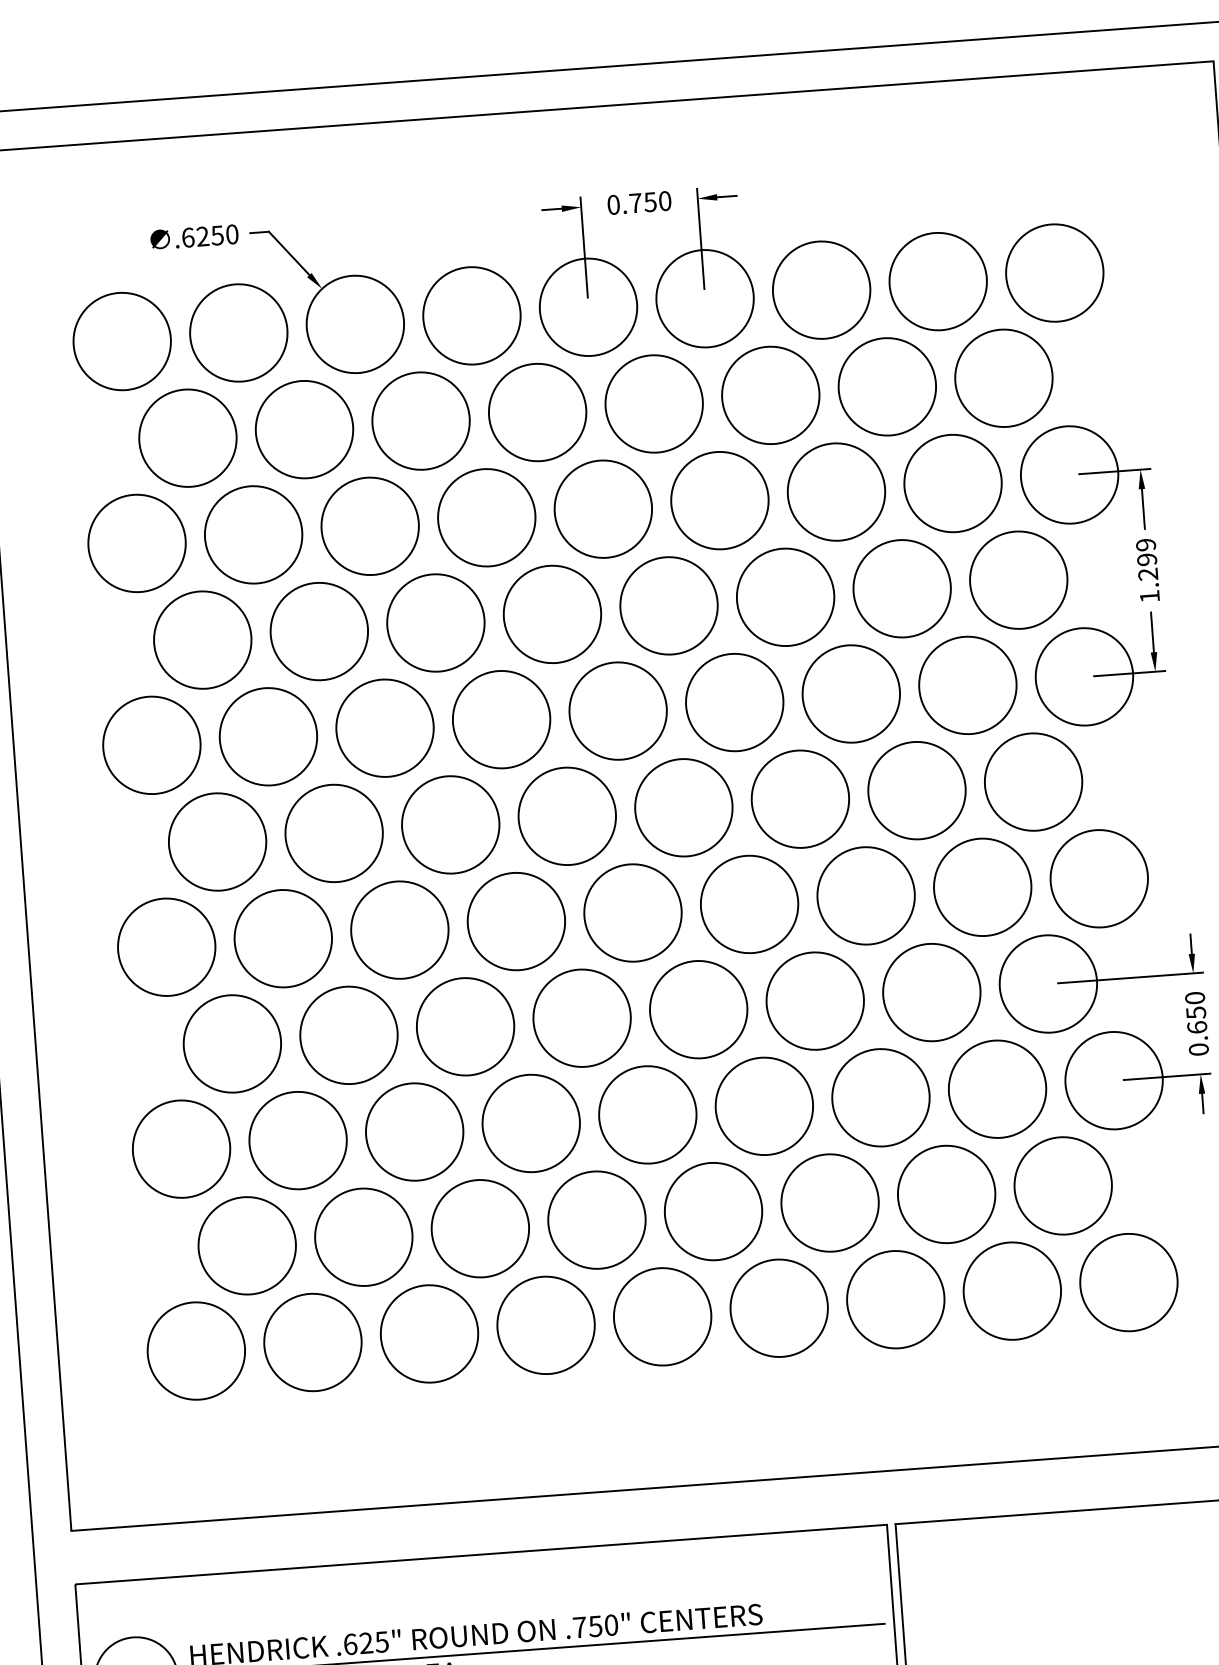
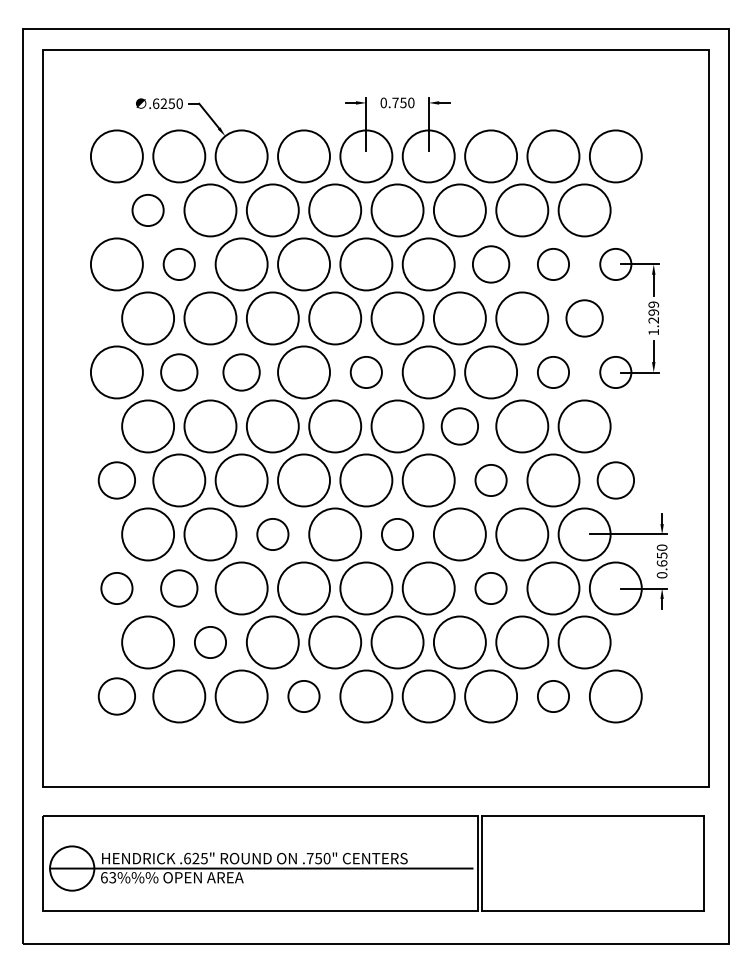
circle: (188, 438) -> (148, 210), size x0.6
circle: (1069, 475) -> (615, 264), size x0.6
circle: (953, 483) -> (553, 264), size x0.6
circle: (837, 492) -> (491, 264), size x0.7
circle: (254, 534) -> (179, 264), size x0.6
circle: (1018, 580) -> (584, 318), size x0.7
circle: (1083, 676) -> (615, 372), size x0.6
circle: (967, 685) -> (553, 372), size x0.6
circle: (618, 711) -> (366, 372), size x0.6
circle: (384, 728) -> (241, 372), size x0.7
circle: (268, 736) -> (179, 372), size x0.7
circle: (799, 799) -> (459, 426), size x0.7
circle: (1098, 878) -> (615, 480), size x0.7
circle: (866, 895) -> (491, 480), size x0.6
circle: (165, 947) -> (116, 480), size x0.7
circle: (698, 1009) -> (397, 534), size x0.6
circle: (464, 1026) -> (272, 534), size x0.6
circle: (879, 1097) -> (490, 588), size x0.6
circle: (298, 1140) -> (179, 588), size x0.7
circle: (180, 1149) -> (116, 588), size x0.6
circle: (363, 1237) -> (210, 642), size x0.6
circle: (1012, 1291) -> (553, 696), size x0.6
circle: (545, 1325) -> (303, 696), size x0.6
circle: (195, 1351) -> (116, 696), size x0.7

